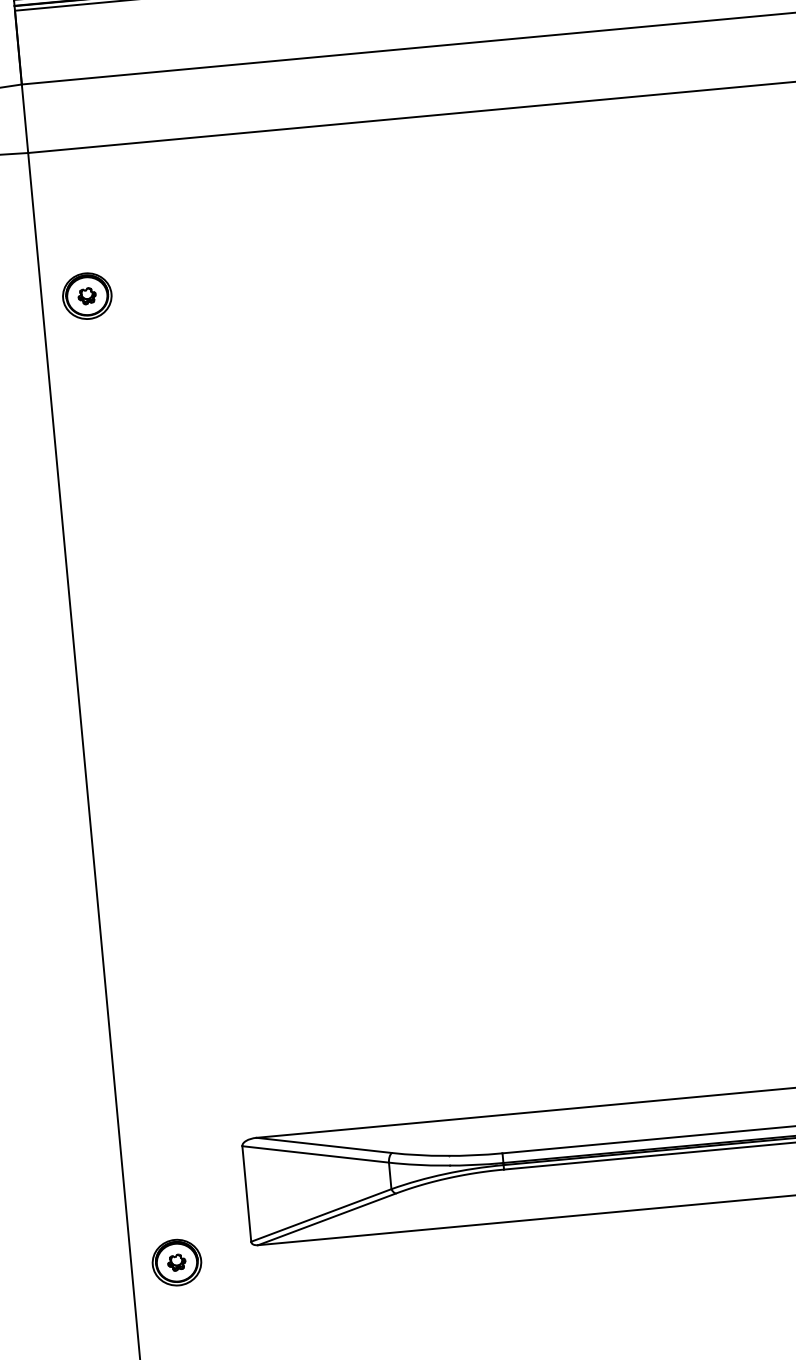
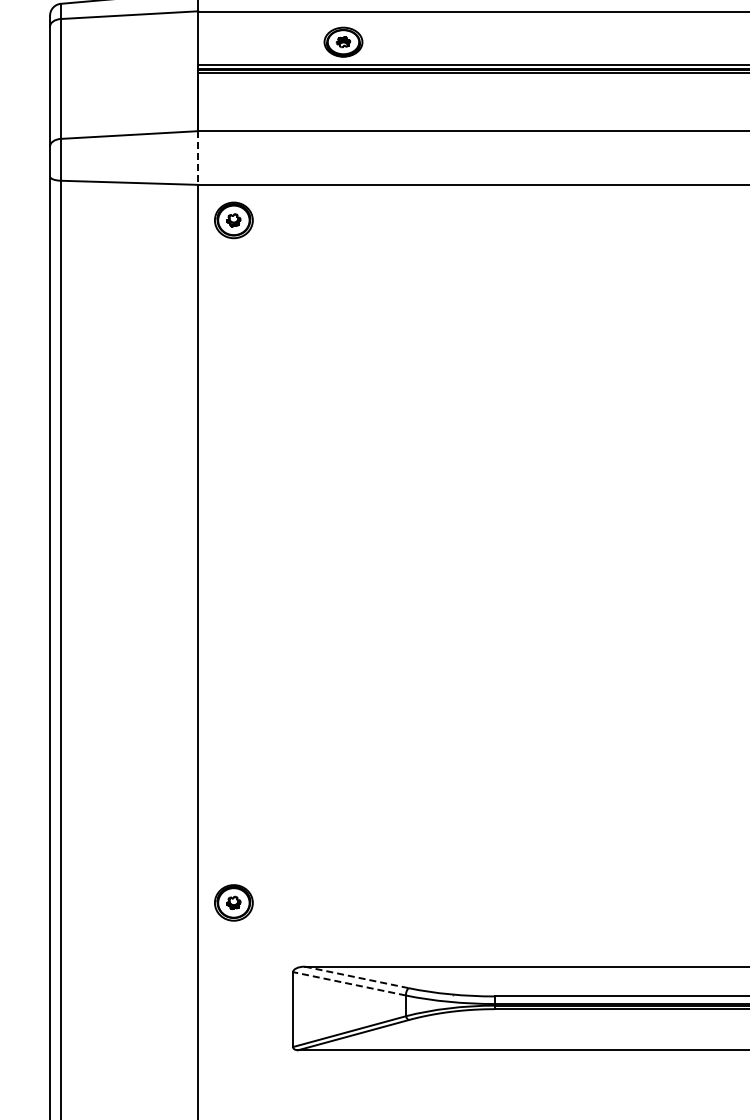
line: (25, 119) -> (198, 158), solid -> dashed
part: (86, 296) -> (233, 220), moved
line: (325, 1145) -> (357, 977), solid -> dashed
line: (315, 1154) -> (349, 983), solid -> dashed
part: (176, 1262) -> (233, 902), moved

